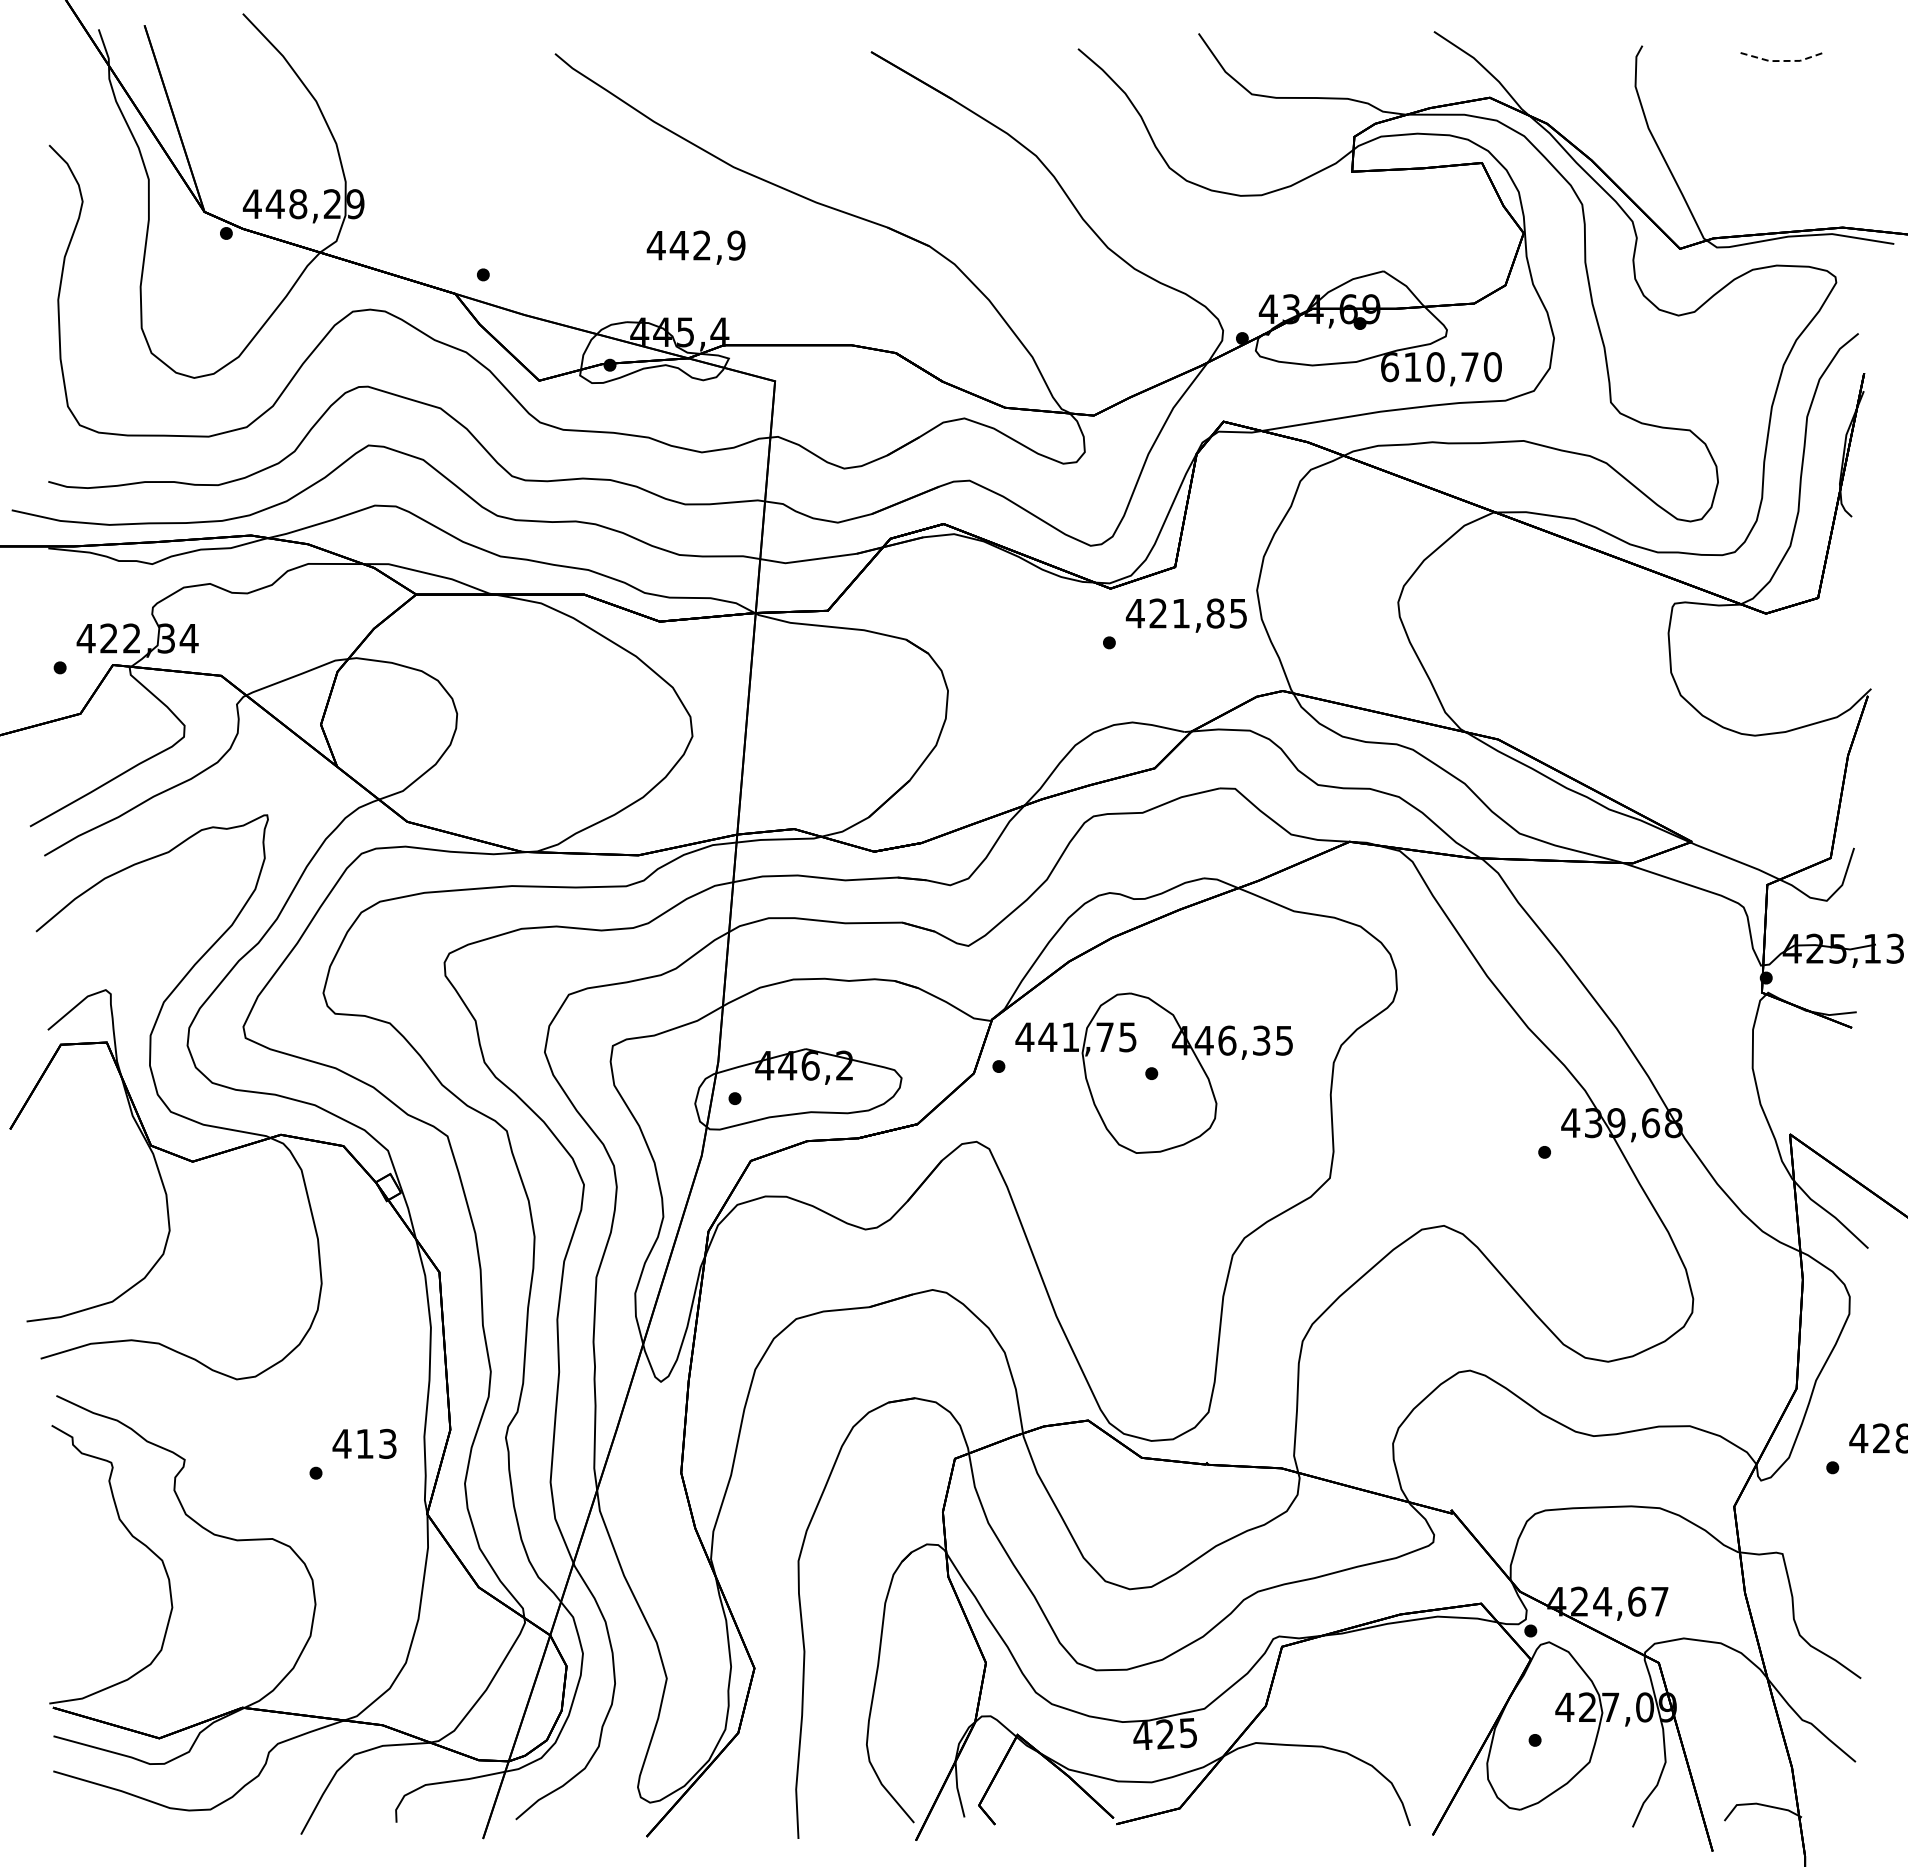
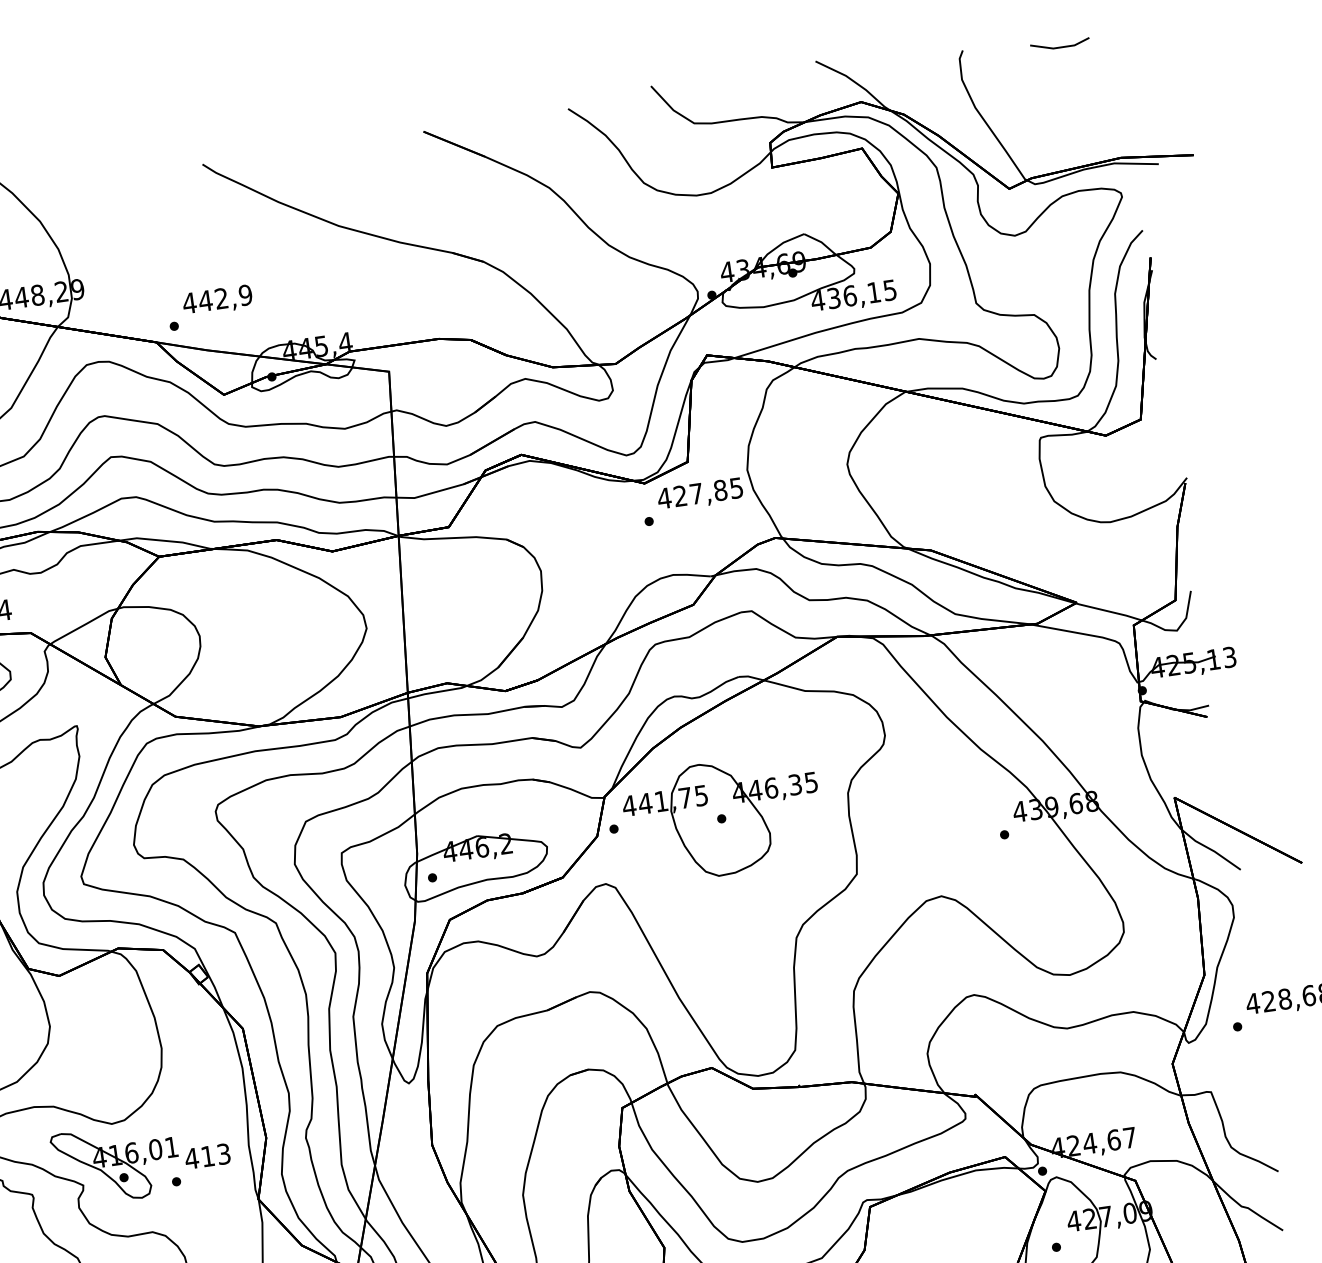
line: (1779, 61) -> (1060, 47), dashed -> solid
text: (695, 247) -> (217, 300), moved
text: (1440, 367) -> (853, 295), 610,70 -> 436,15
text: (1180, 613) -> (696, 493), 421,85 -> 427,85
part: (235, 1435) -> (116, 1163), added

